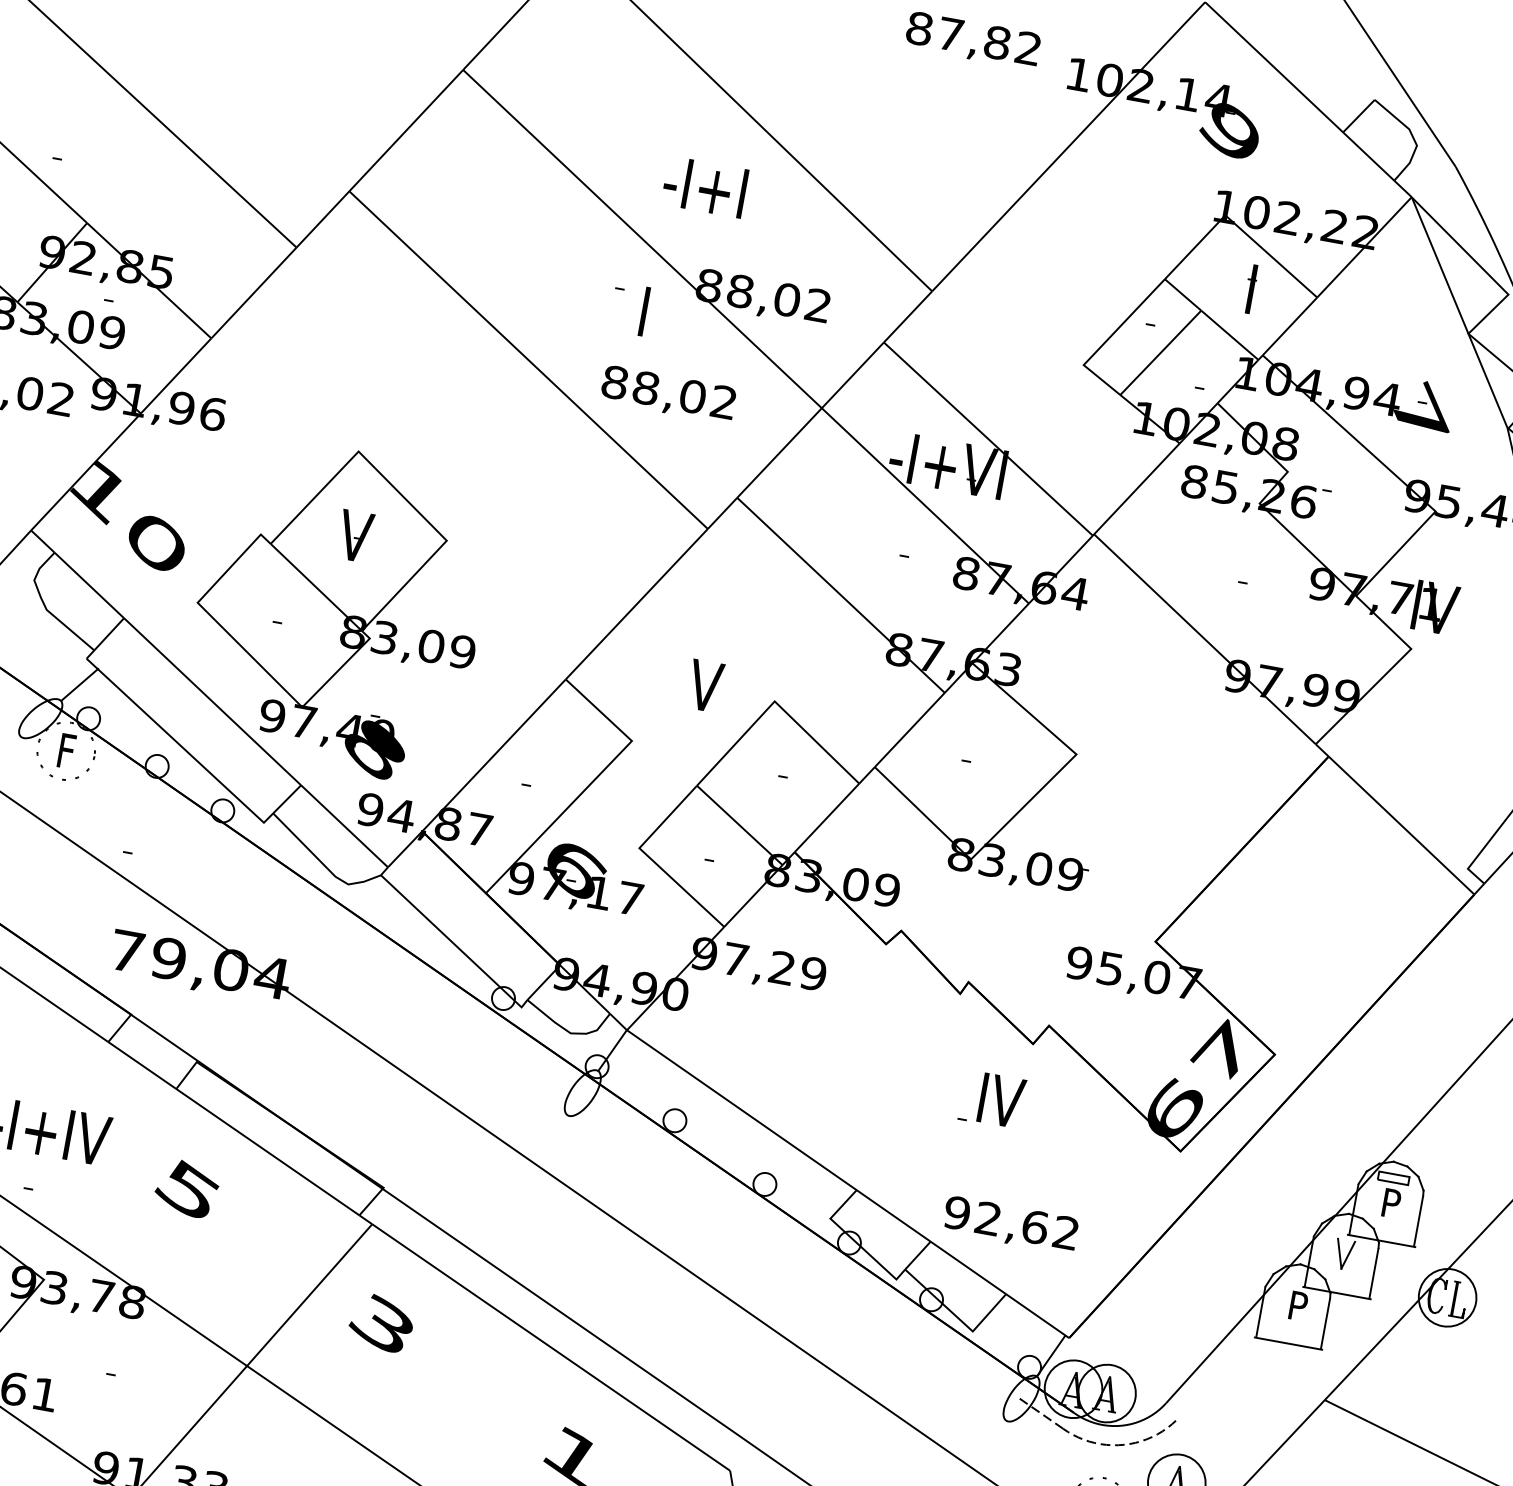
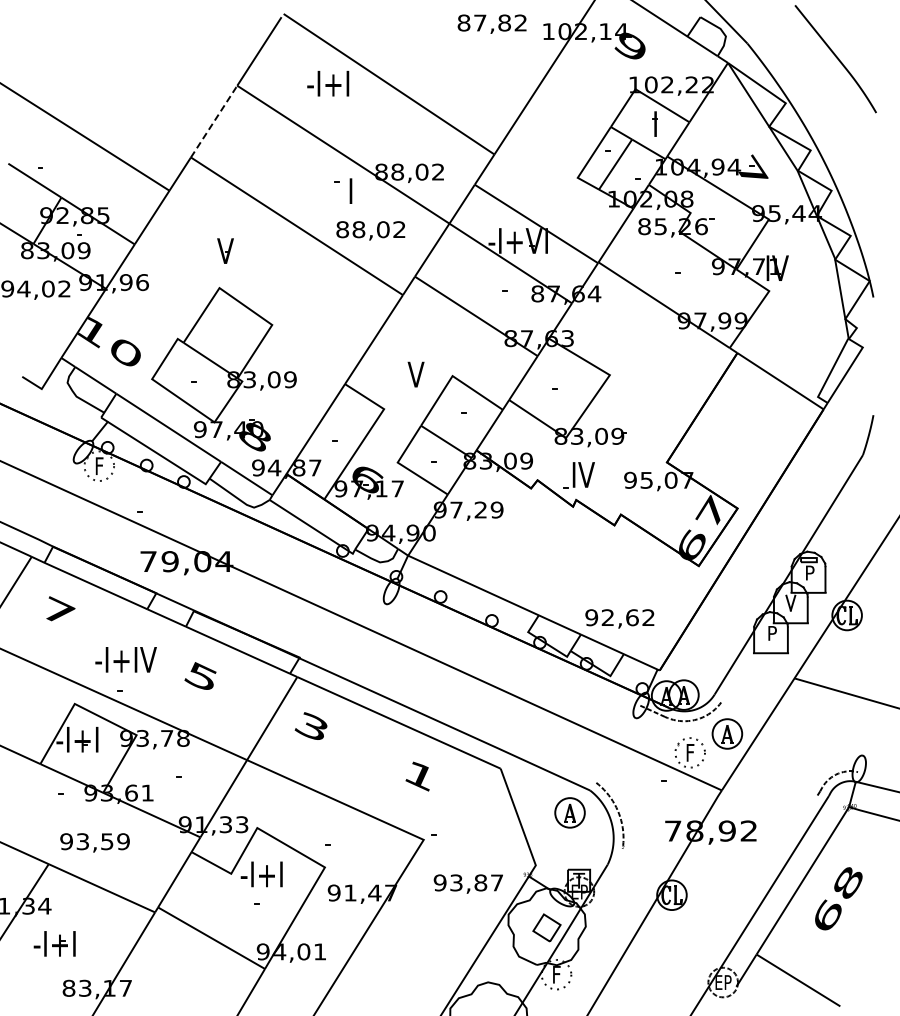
line: (407, 128) -> (214, 120), solid -> dashed
part: (705, 186) -> (328, 83), moved
part: (355, 534) -> (225, 250), moved
part: (991, 1100) -> (578, 475), moved

